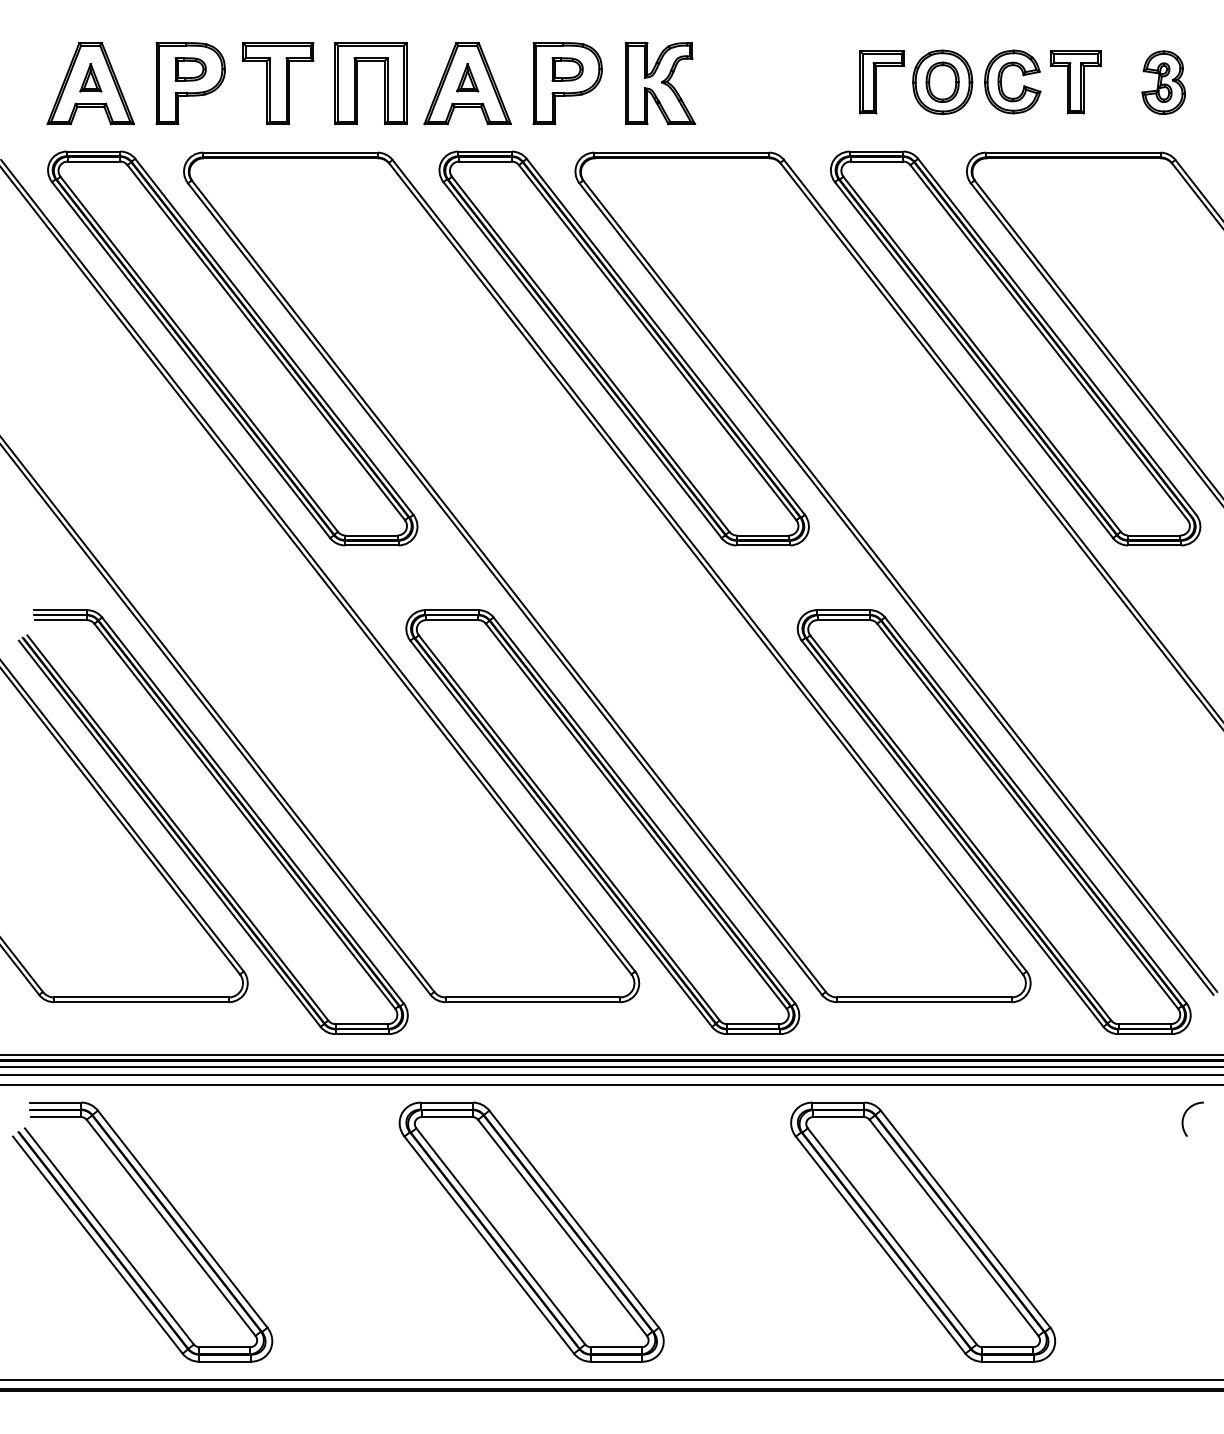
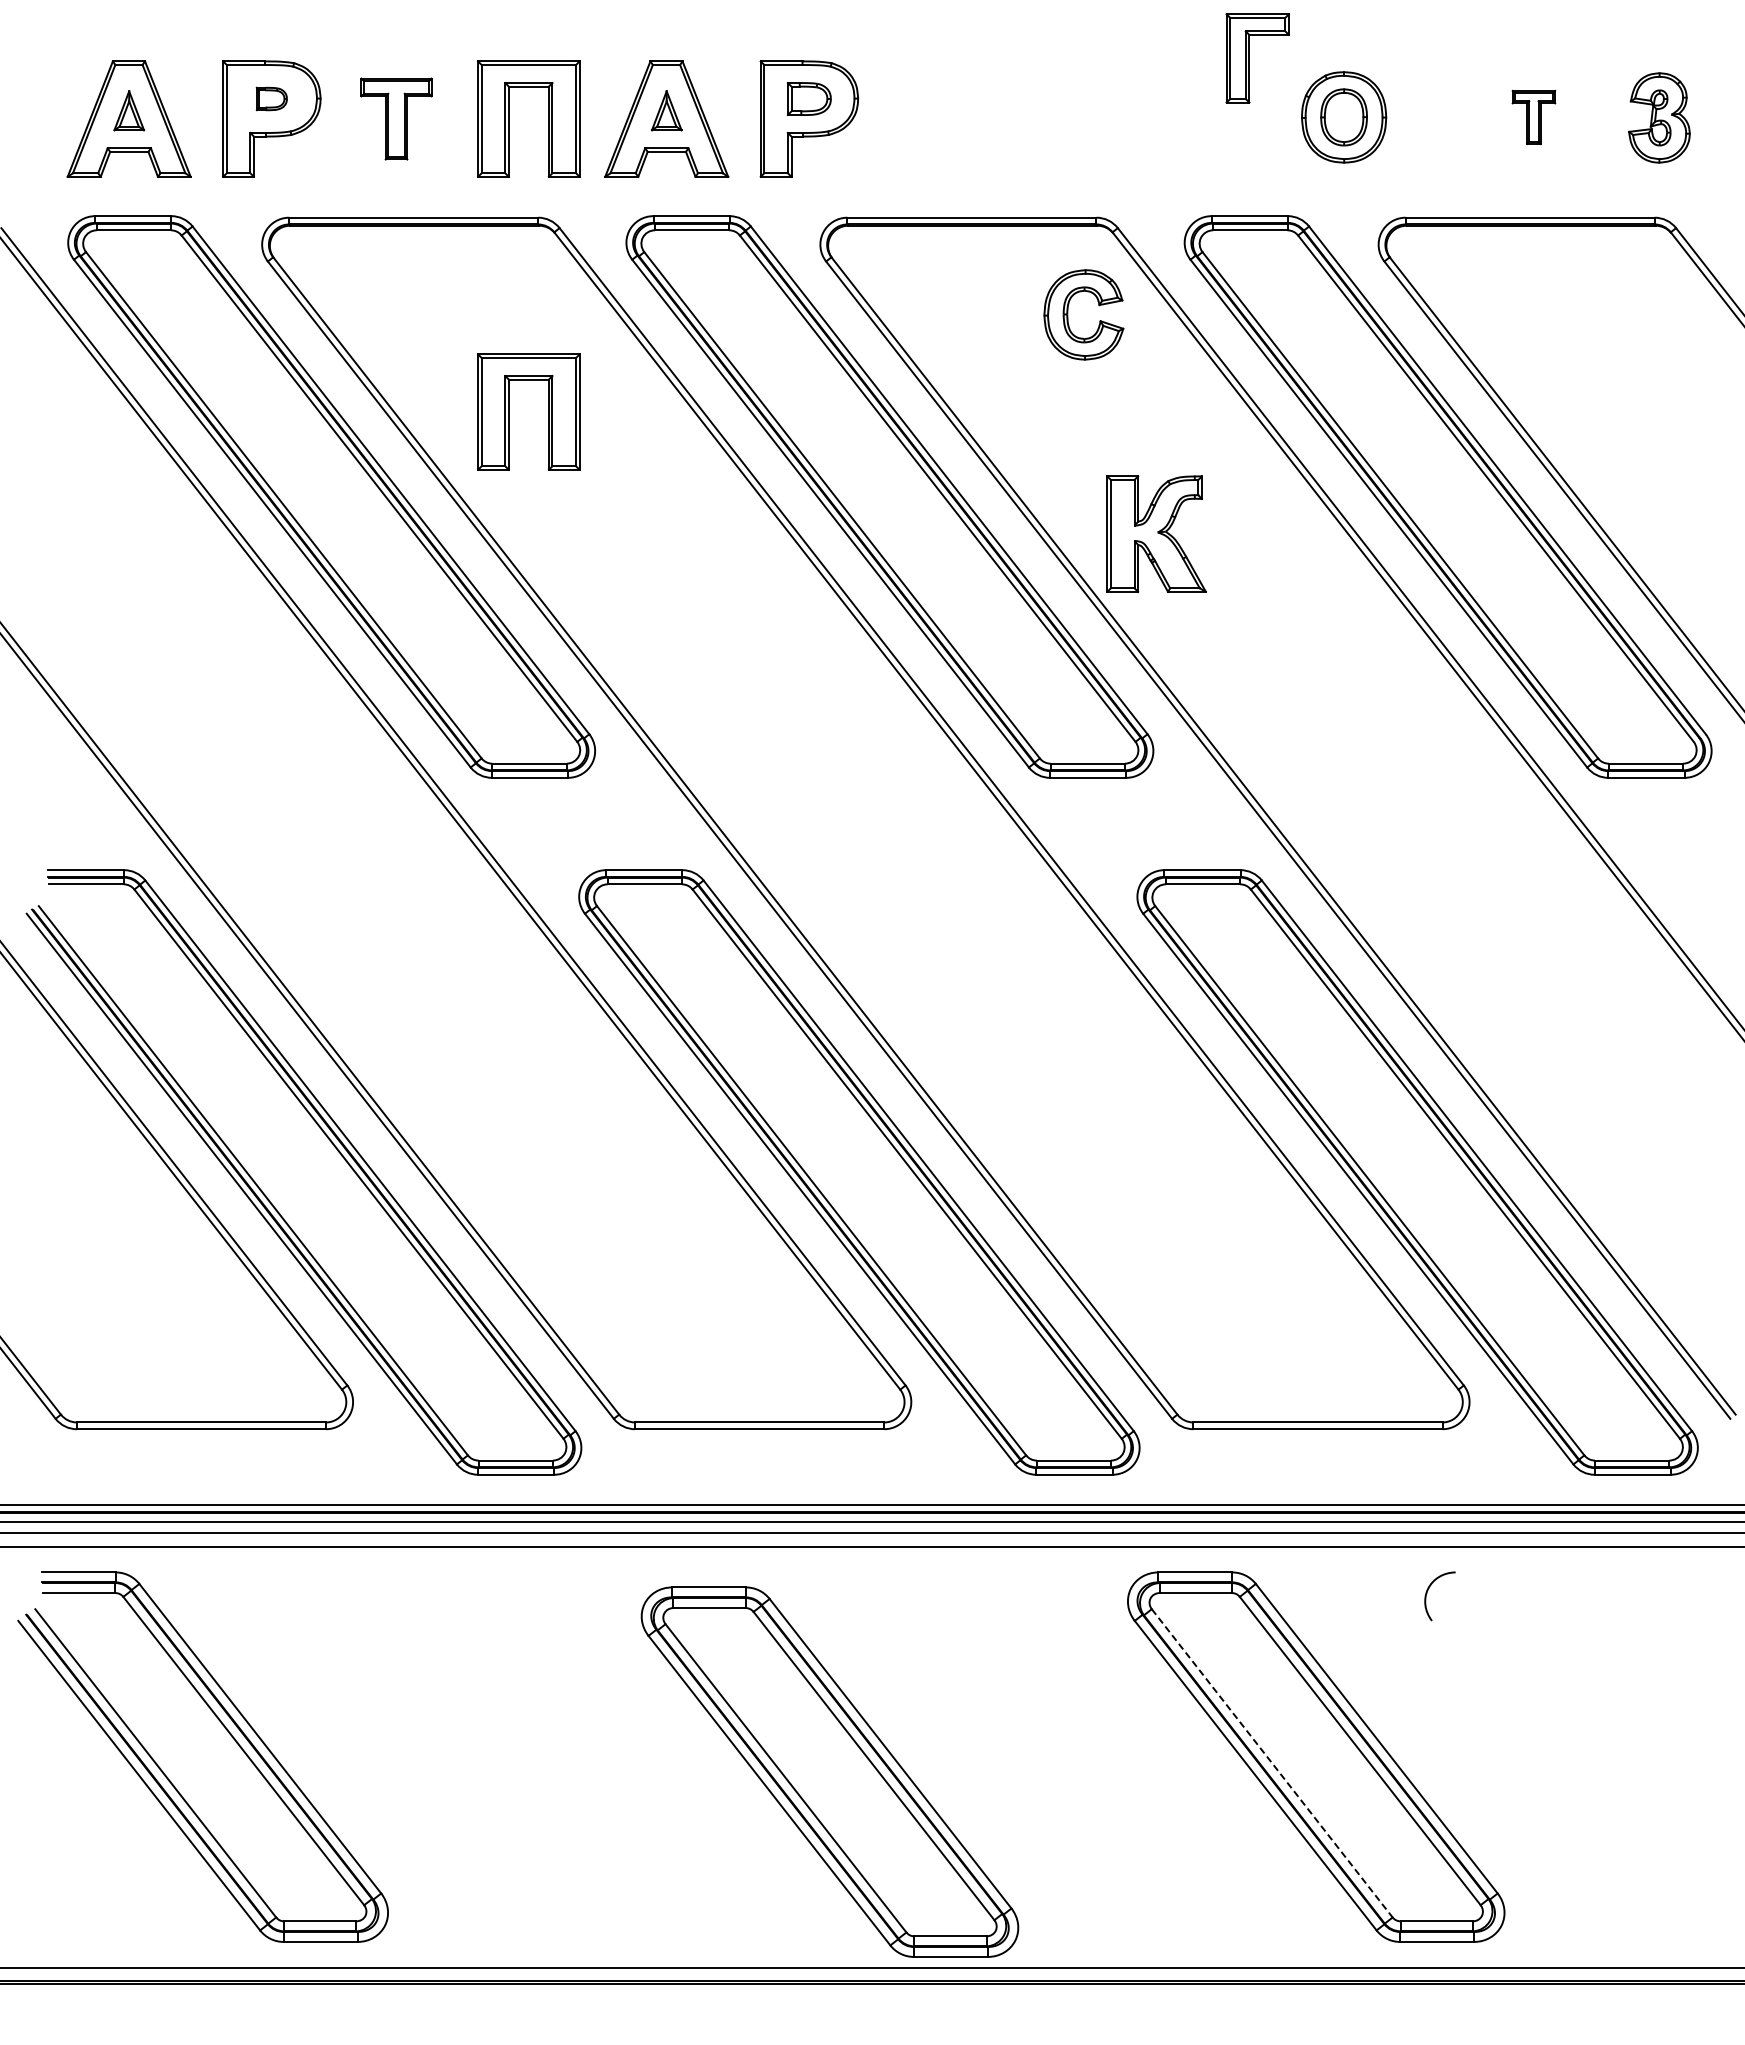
part: (190, 69) -> (271, 98), size x0.7
part: (1001, 81) -> (1068, 314), moved
part: (876, 82) -> (1249, 58), moved
part: (1075, 82) -> (1533, 117), size x0.6
part: (278, 83) -> (396, 118), size x0.7
part: (660, 83) -> (1156, 533), moved
part: (357, 288) -> (509, 411), added
curve: (1184, 1117) -> (1427, 1593), moved
part: (531, 1231) -> (829, 1771), moved
line: (892, 1236) -> (1272, 1763), solid -> dashed

